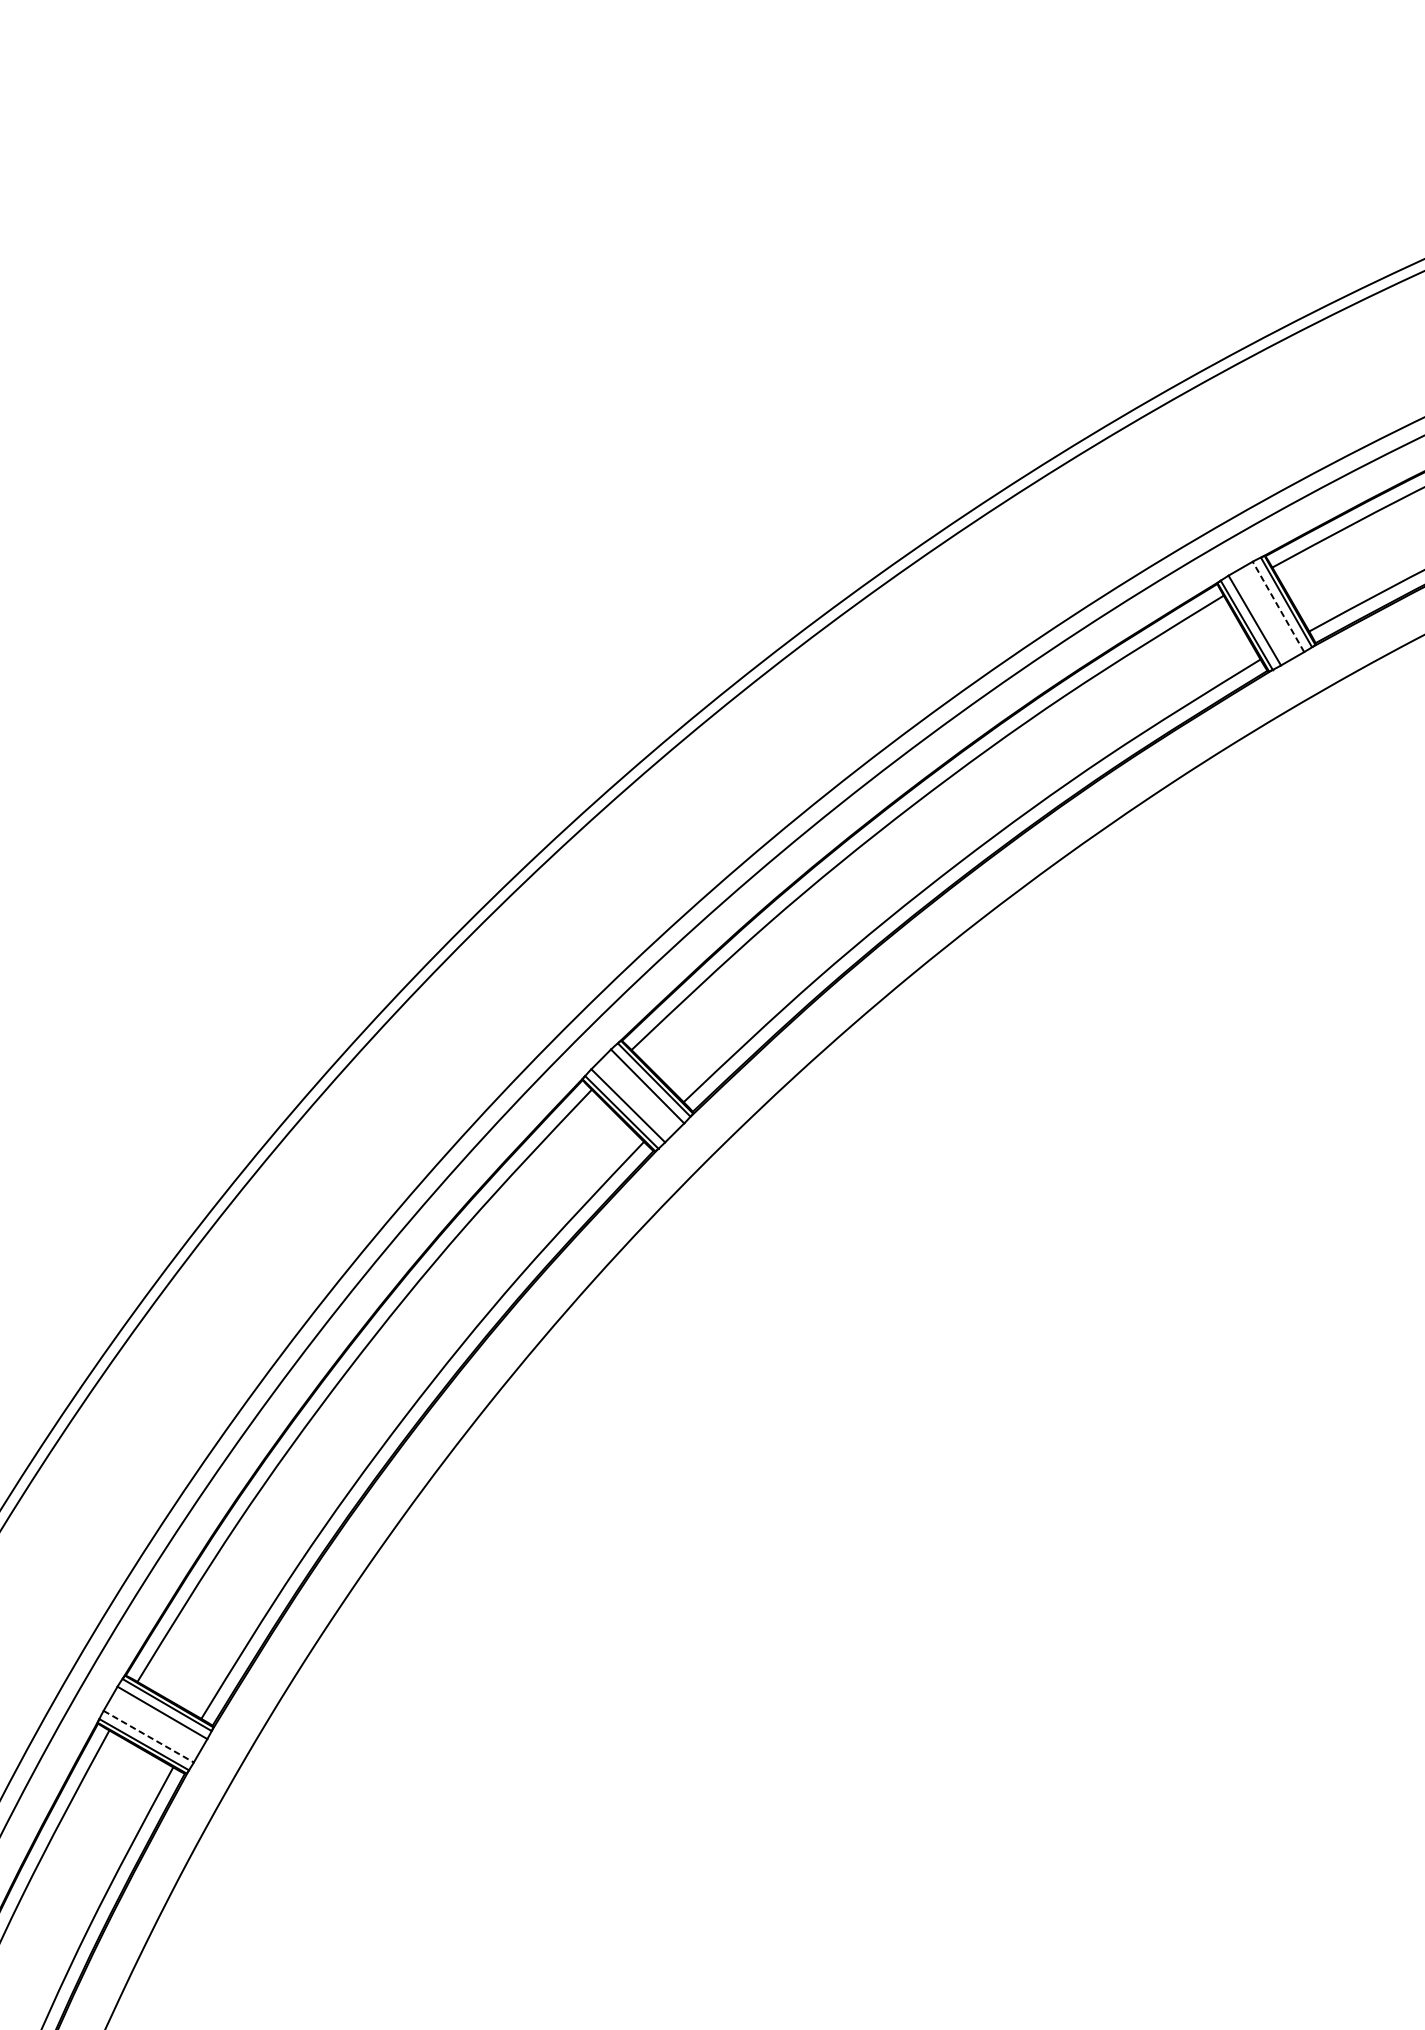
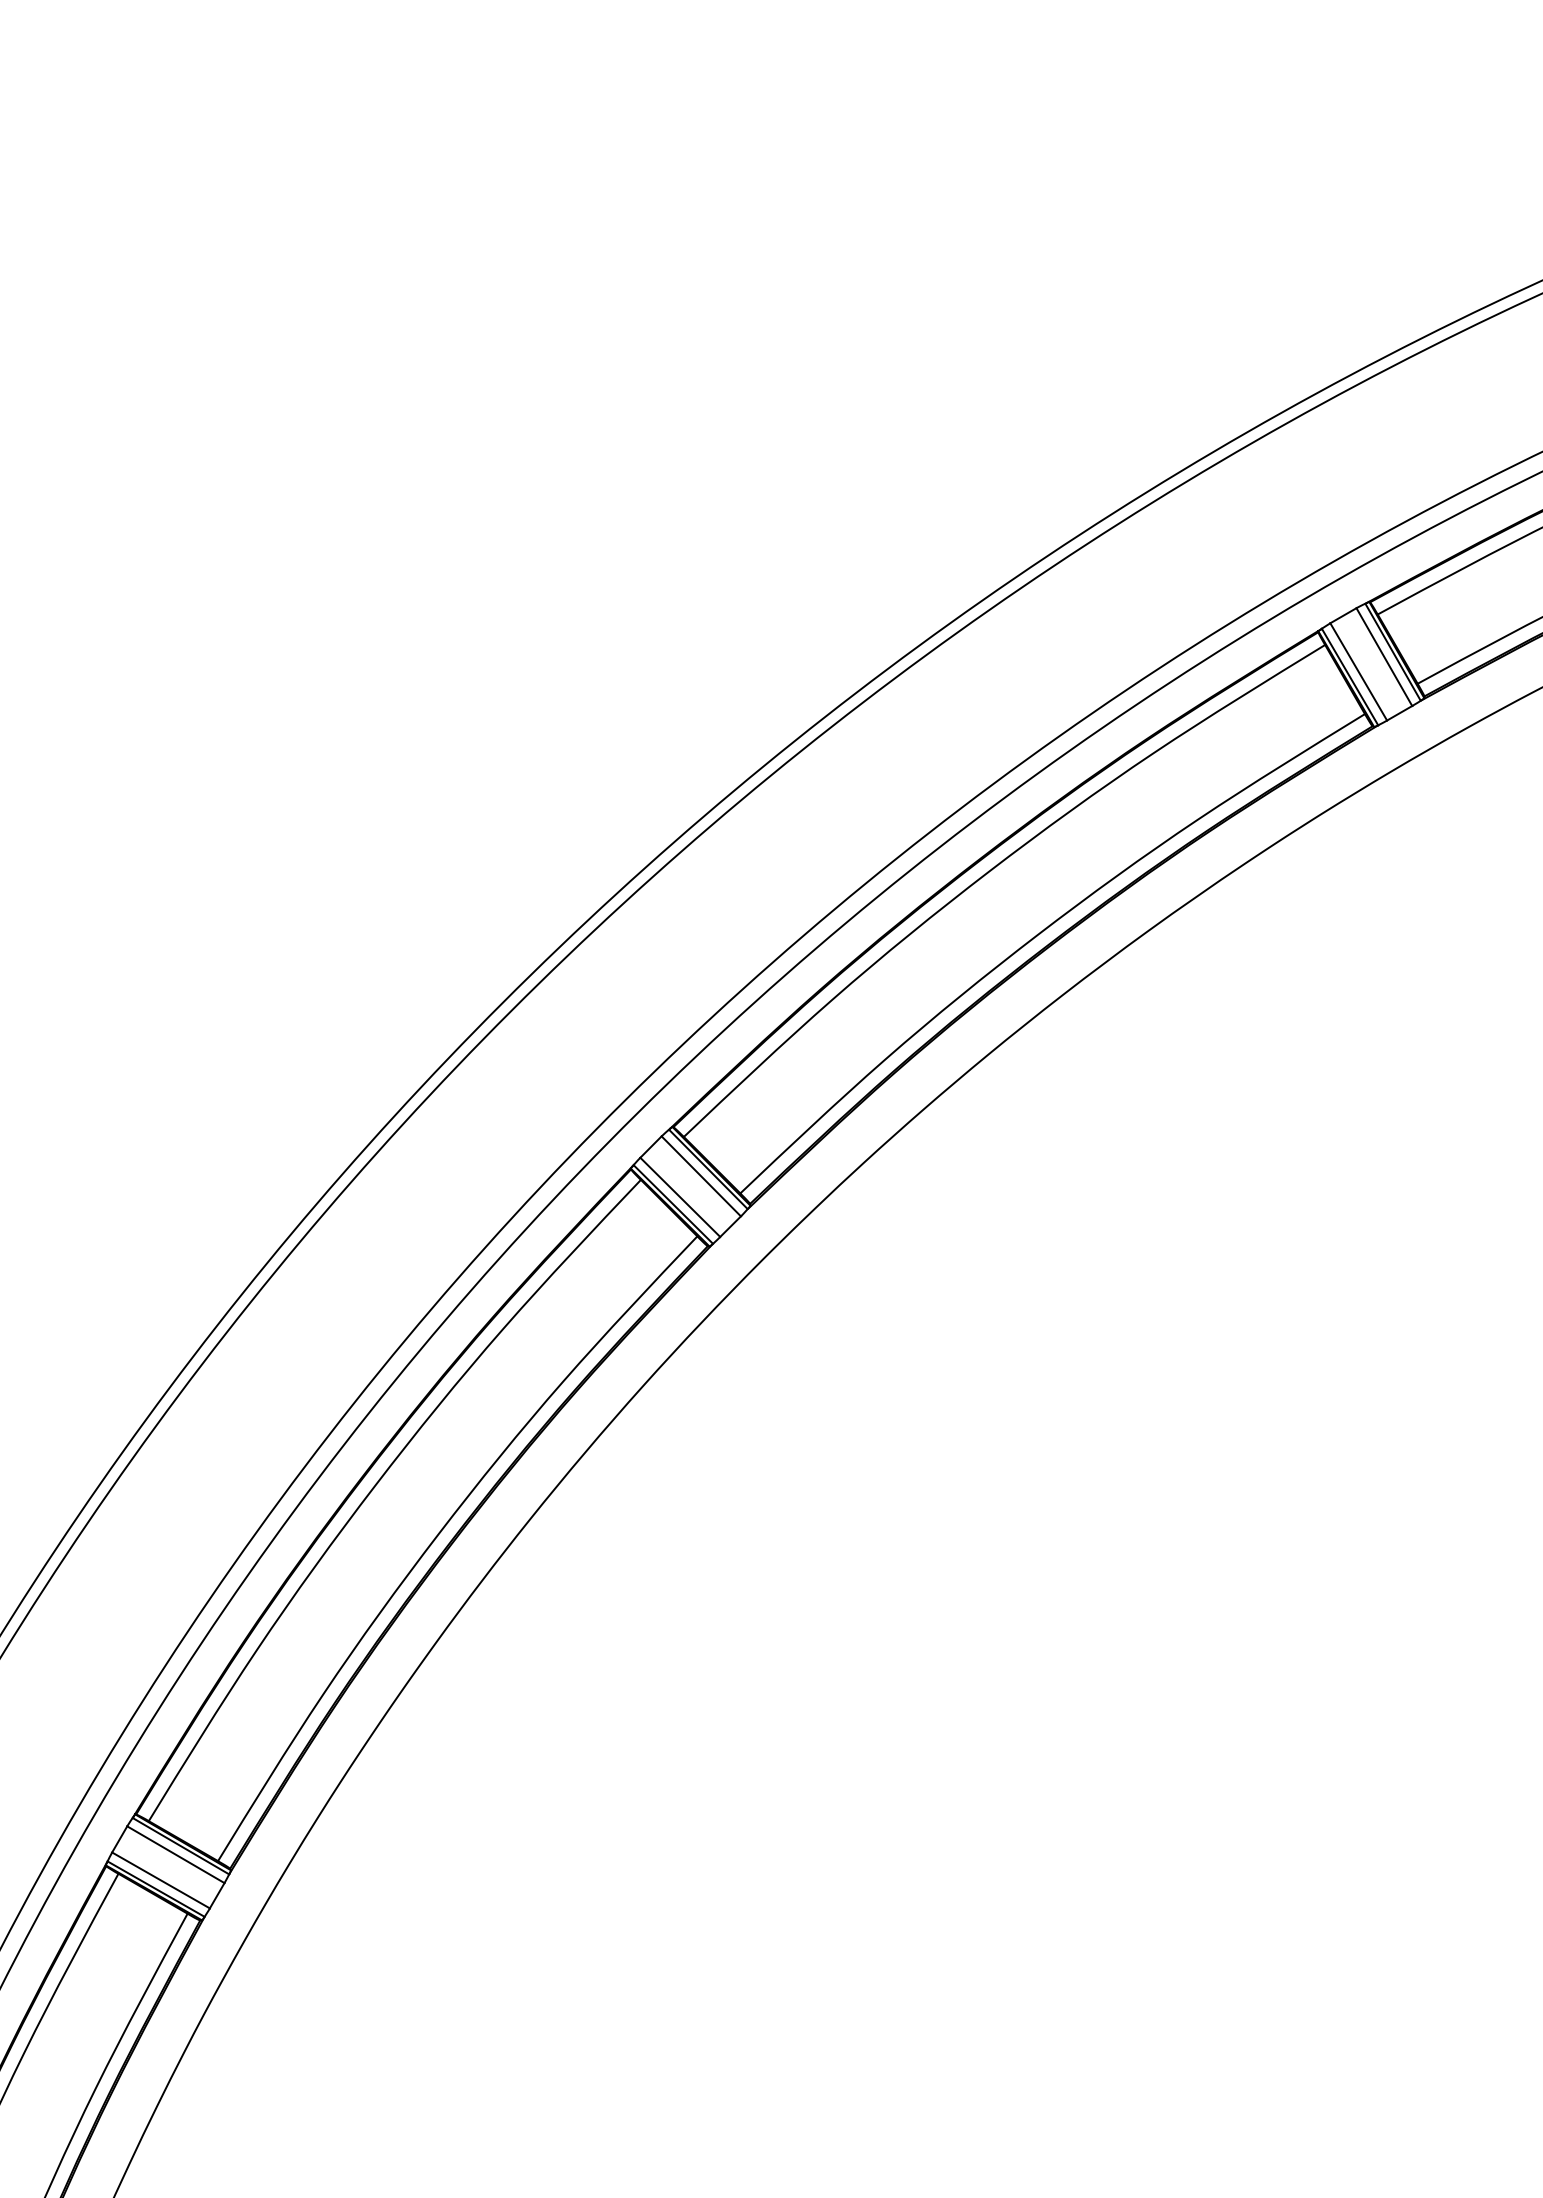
line: (1278, 606) -> (1384, 656), dashed -> solid
line: (149, 1736) -> (161, 1880), dashed -> solid

